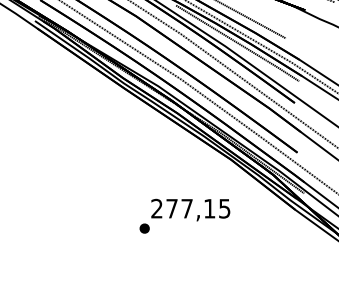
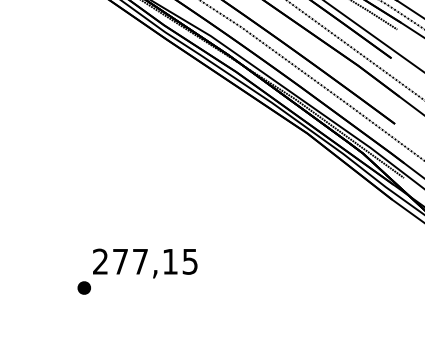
text: (184, 215) -> (136, 270), moved

